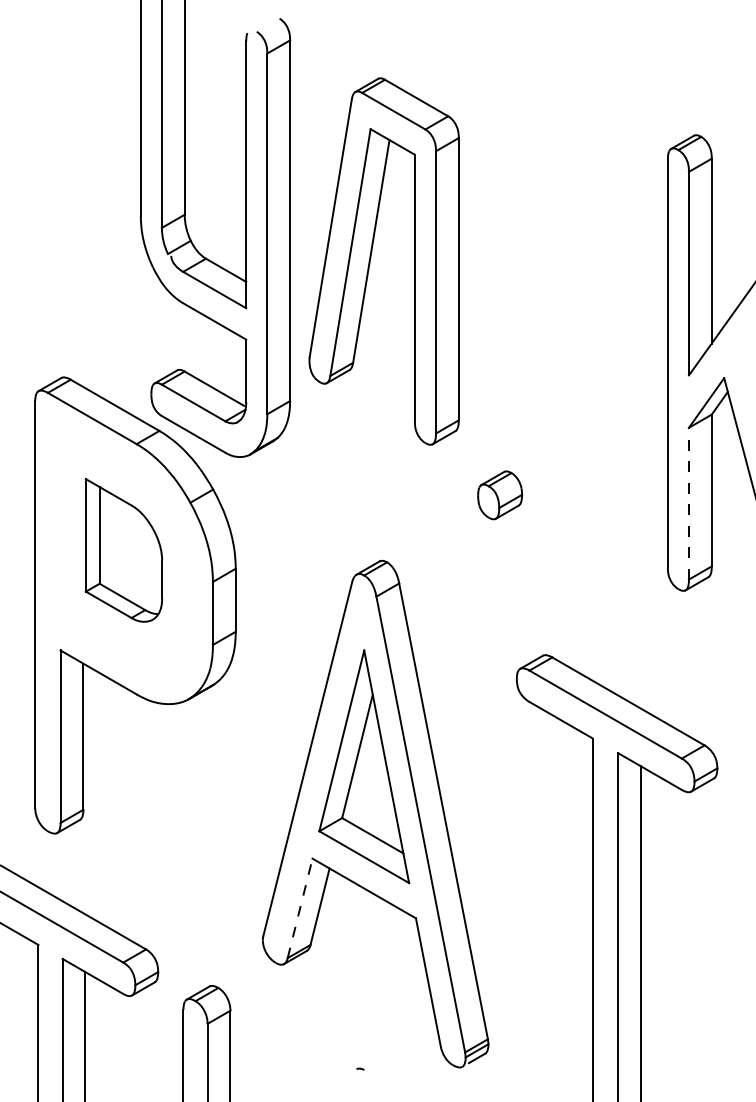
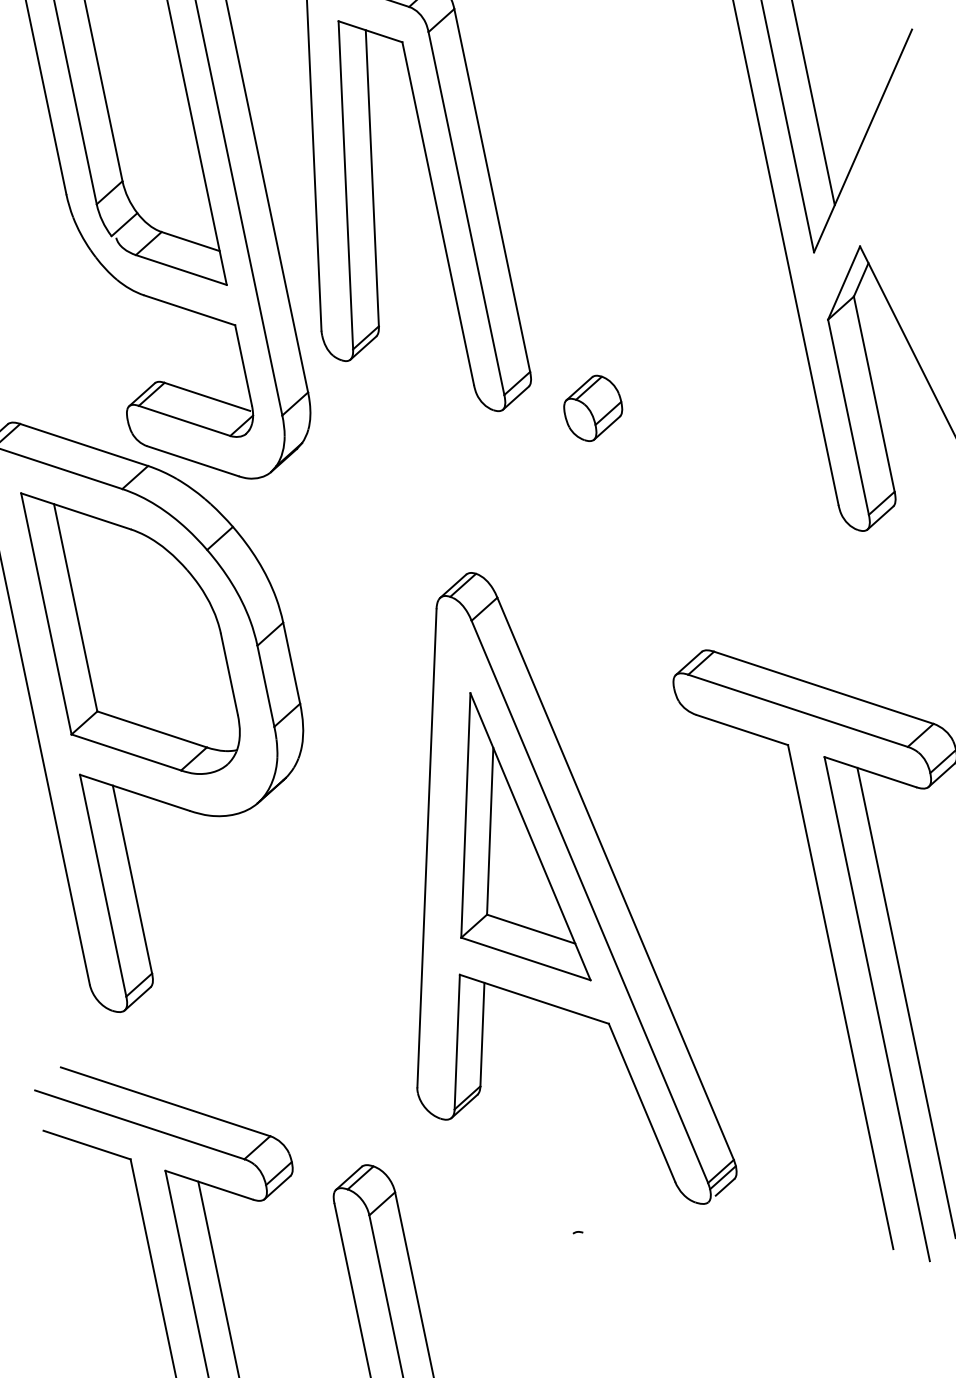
part: (499, 495) -> (592, 408), moved
line: (688, 503) -> (847, 417), dashed -> solid
part: (123, 550) -> (134, 629), size x1.67
line: (300, 907) -> (457, 1040), dashed -> solid

